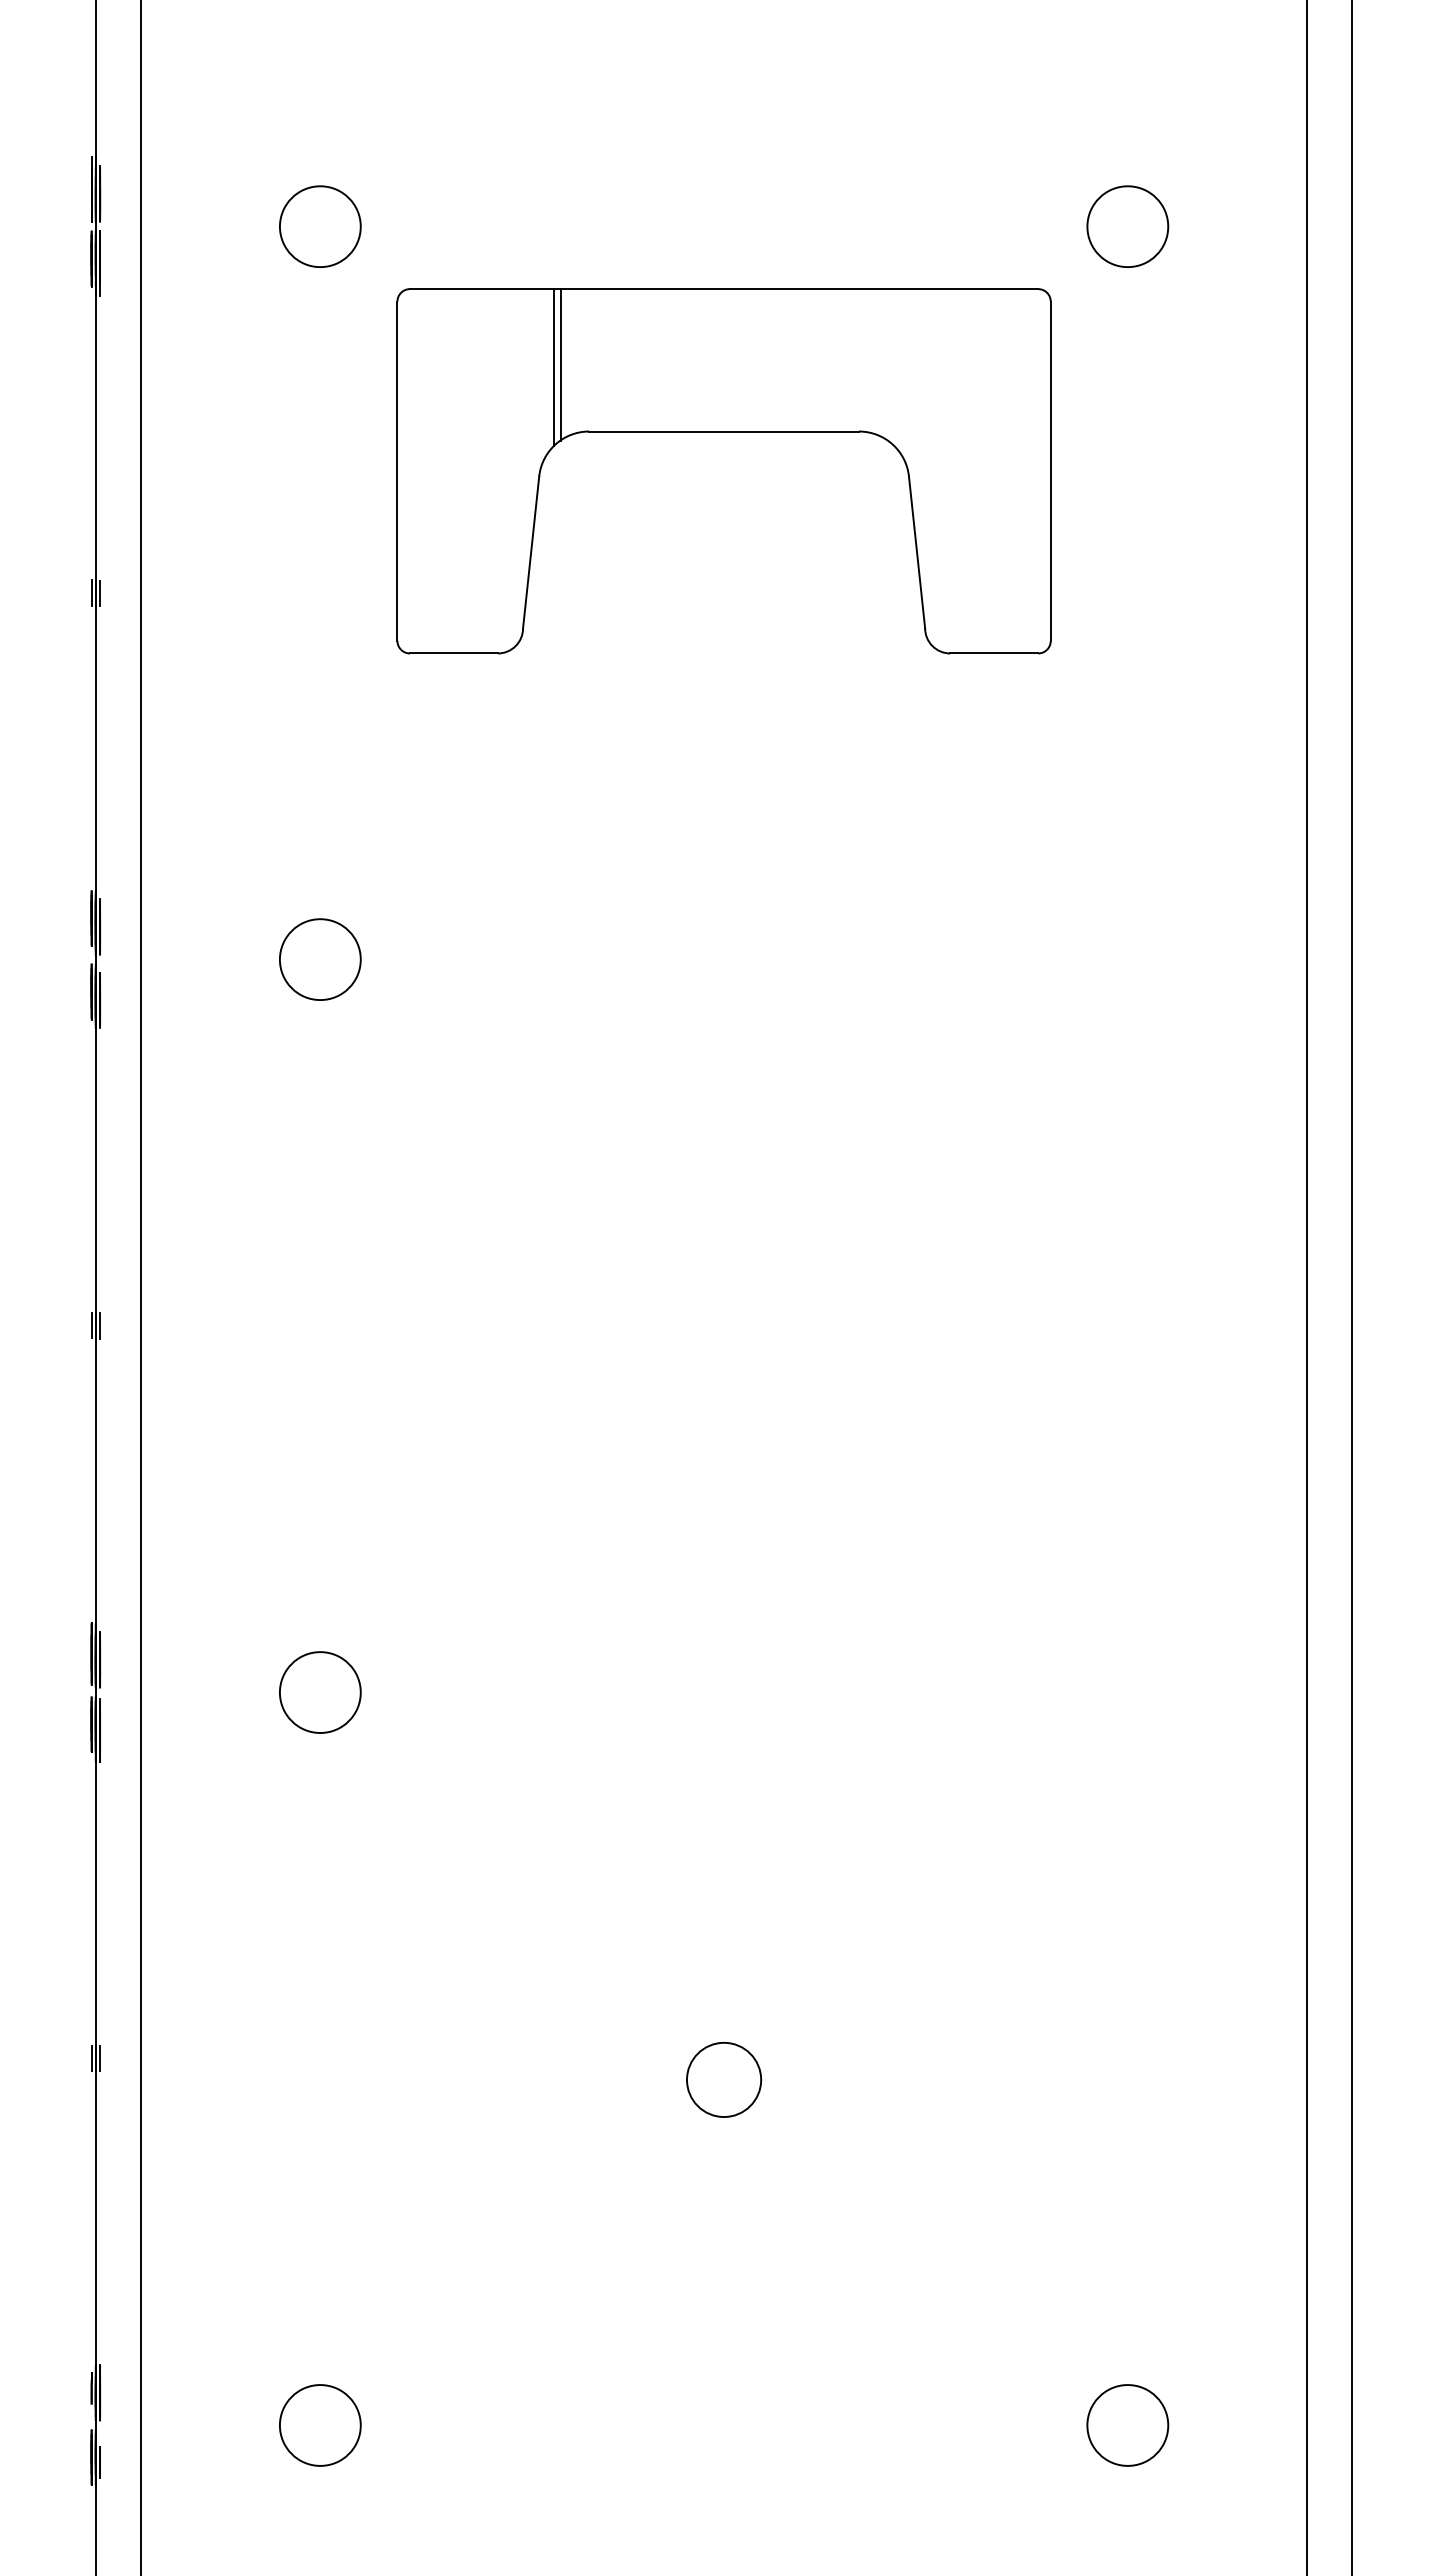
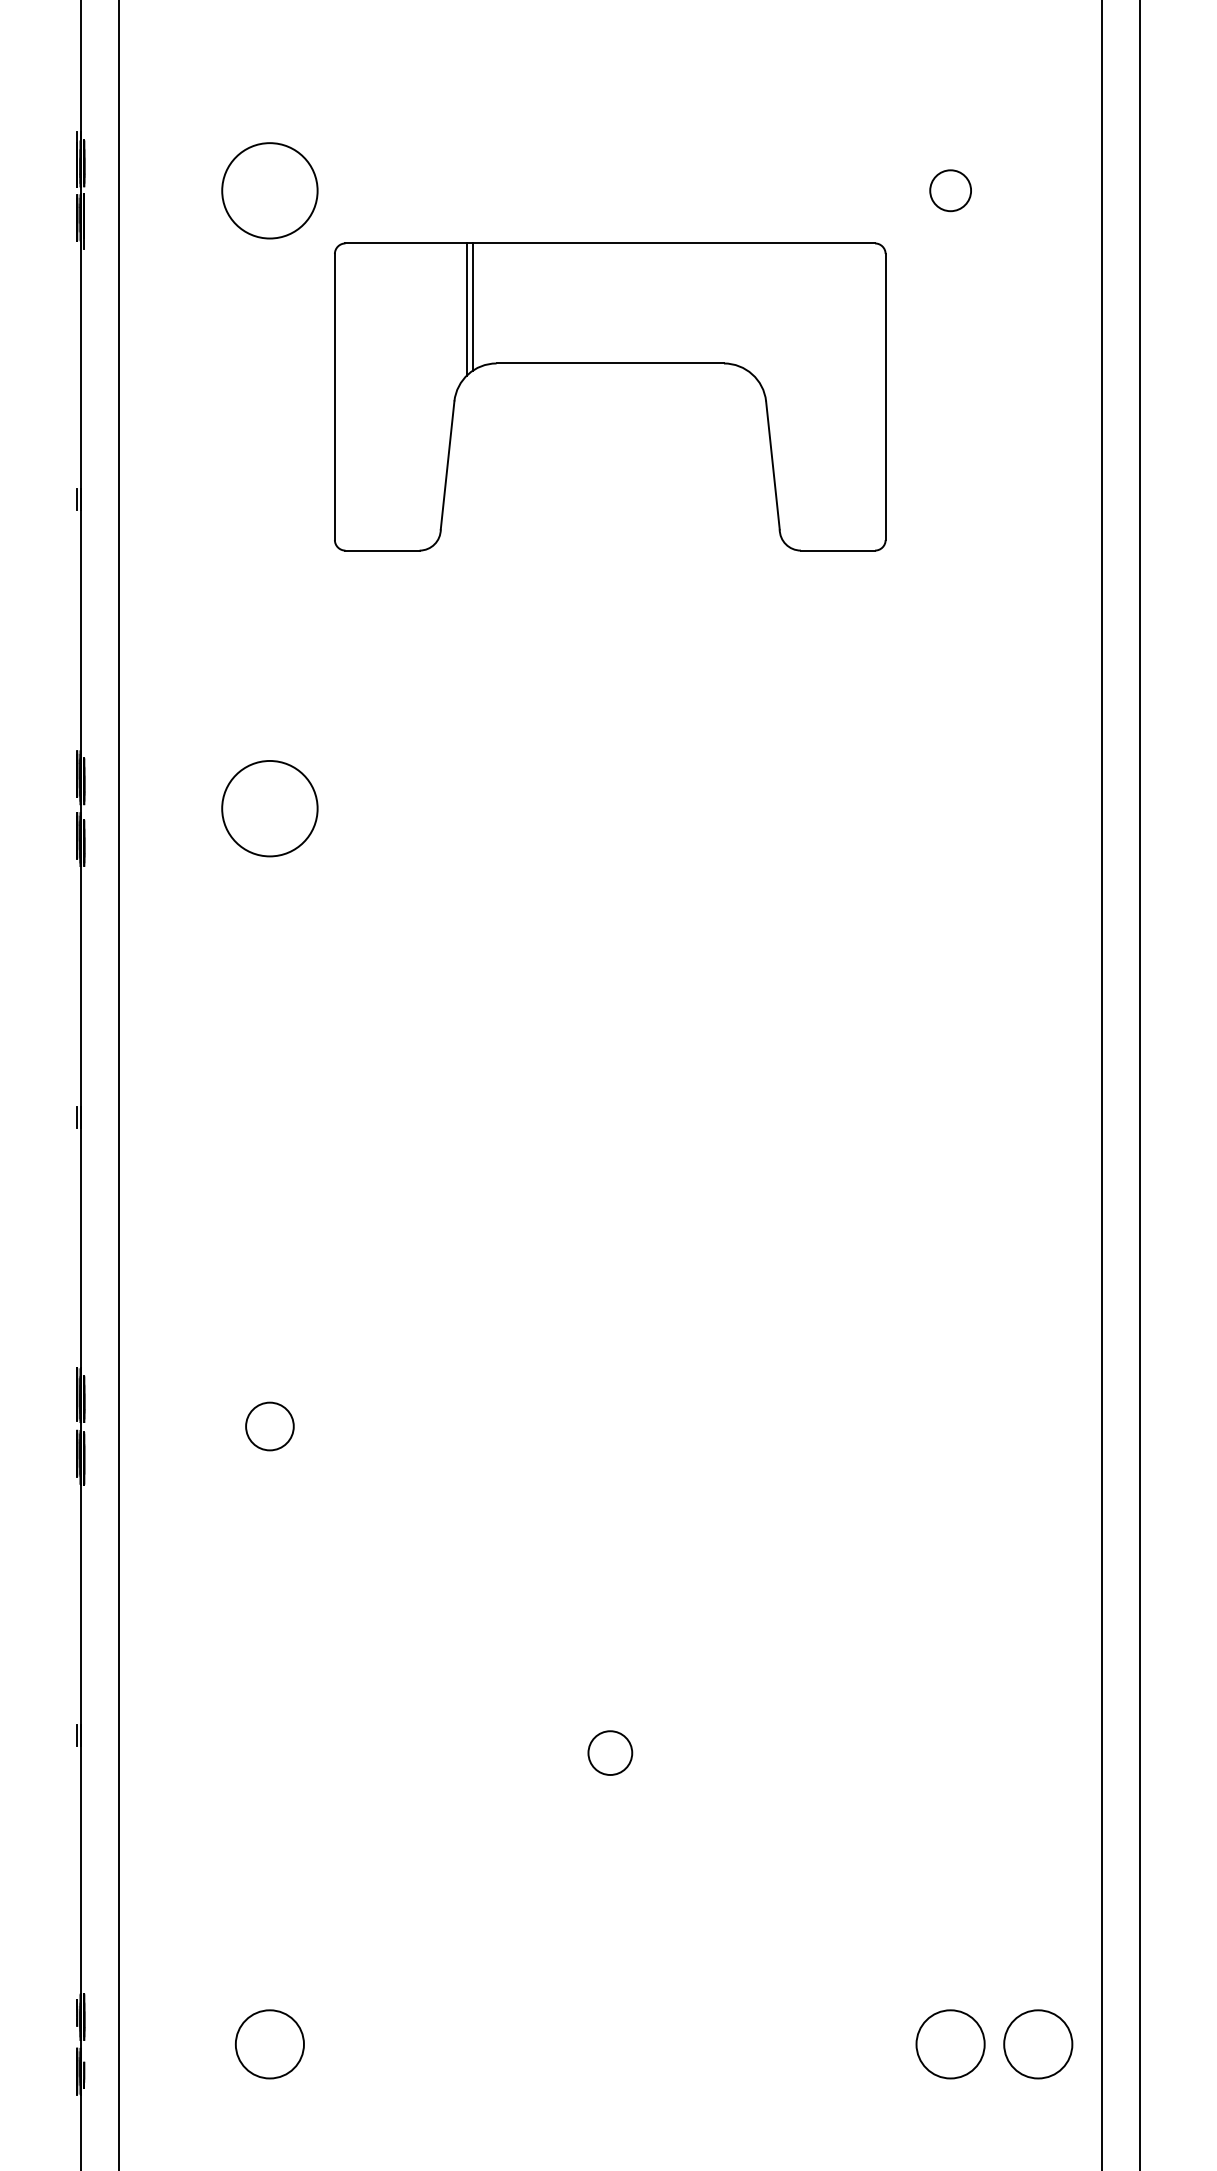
circle: (319, 226) -> (269, 190), size x1.4
circle: (1127, 226) -> (950, 190), size x0.6
line: (100, 592) -> (84, 499), removed
circle: (319, 959) -> (269, 808), size x1.4
line: (100, 1325) -> (84, 1117), removed
circle: (320, 1692) -> (270, 1426), size x0.7
line: (100, 2058) -> (84, 1735), removed
circle: (724, 2079) -> (610, 1752), size x0.7
circle: (1231, 2425) -> (1038, 2044), added

